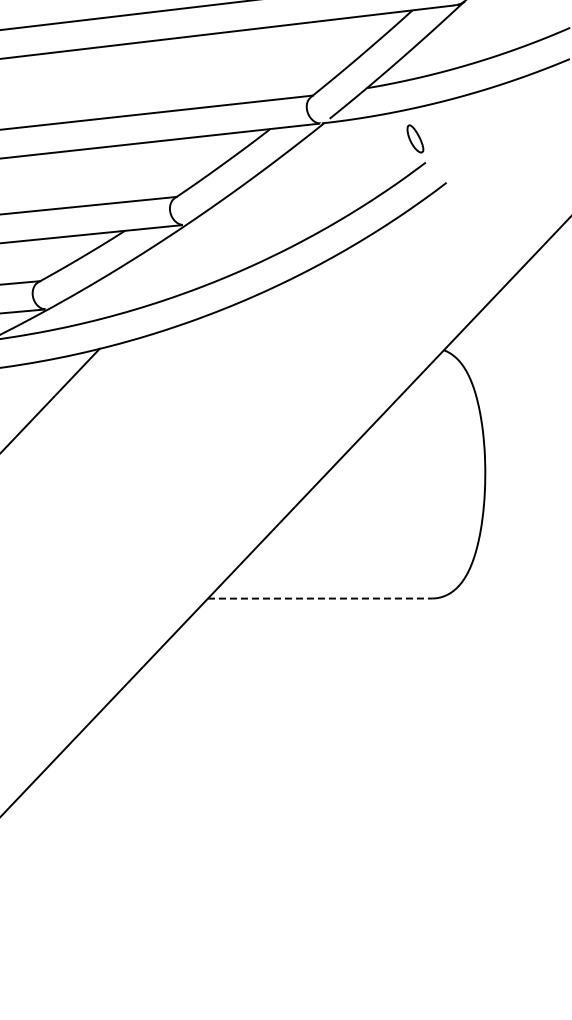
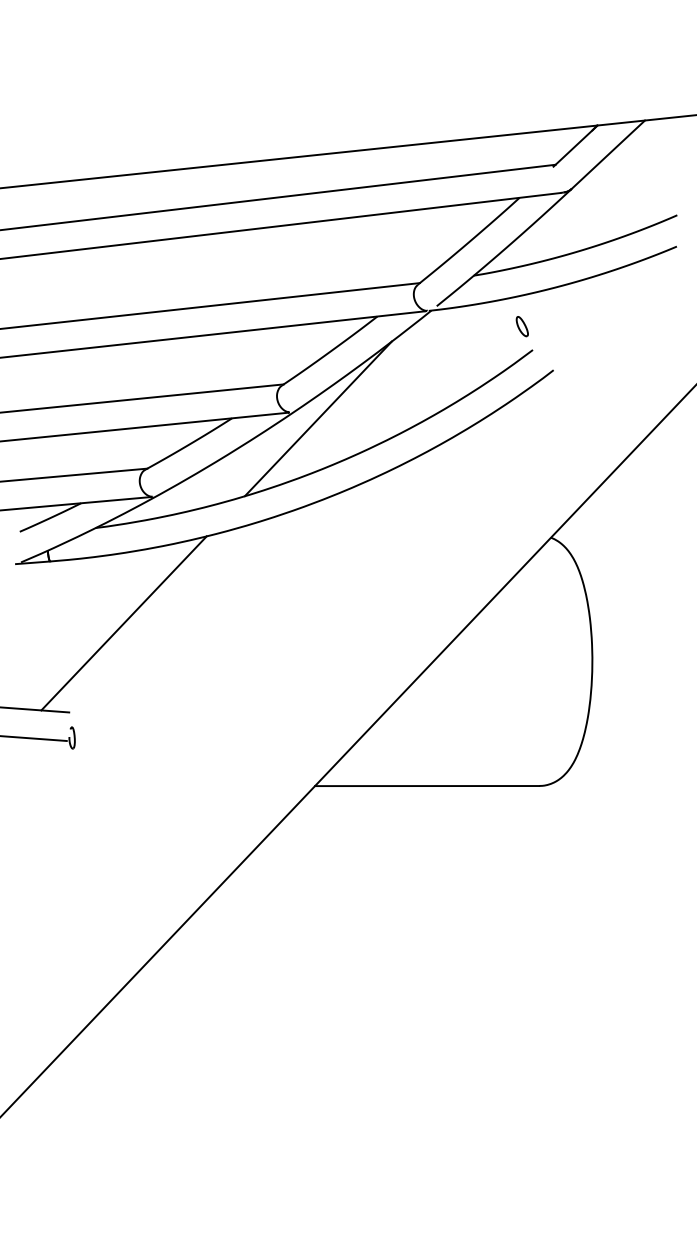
part: (414, 139) -> (521, 326), size x0.71
line: (210, 231) -> (317, 418), added
line: (320, 599) -> (427, 786), dashed -> solid

